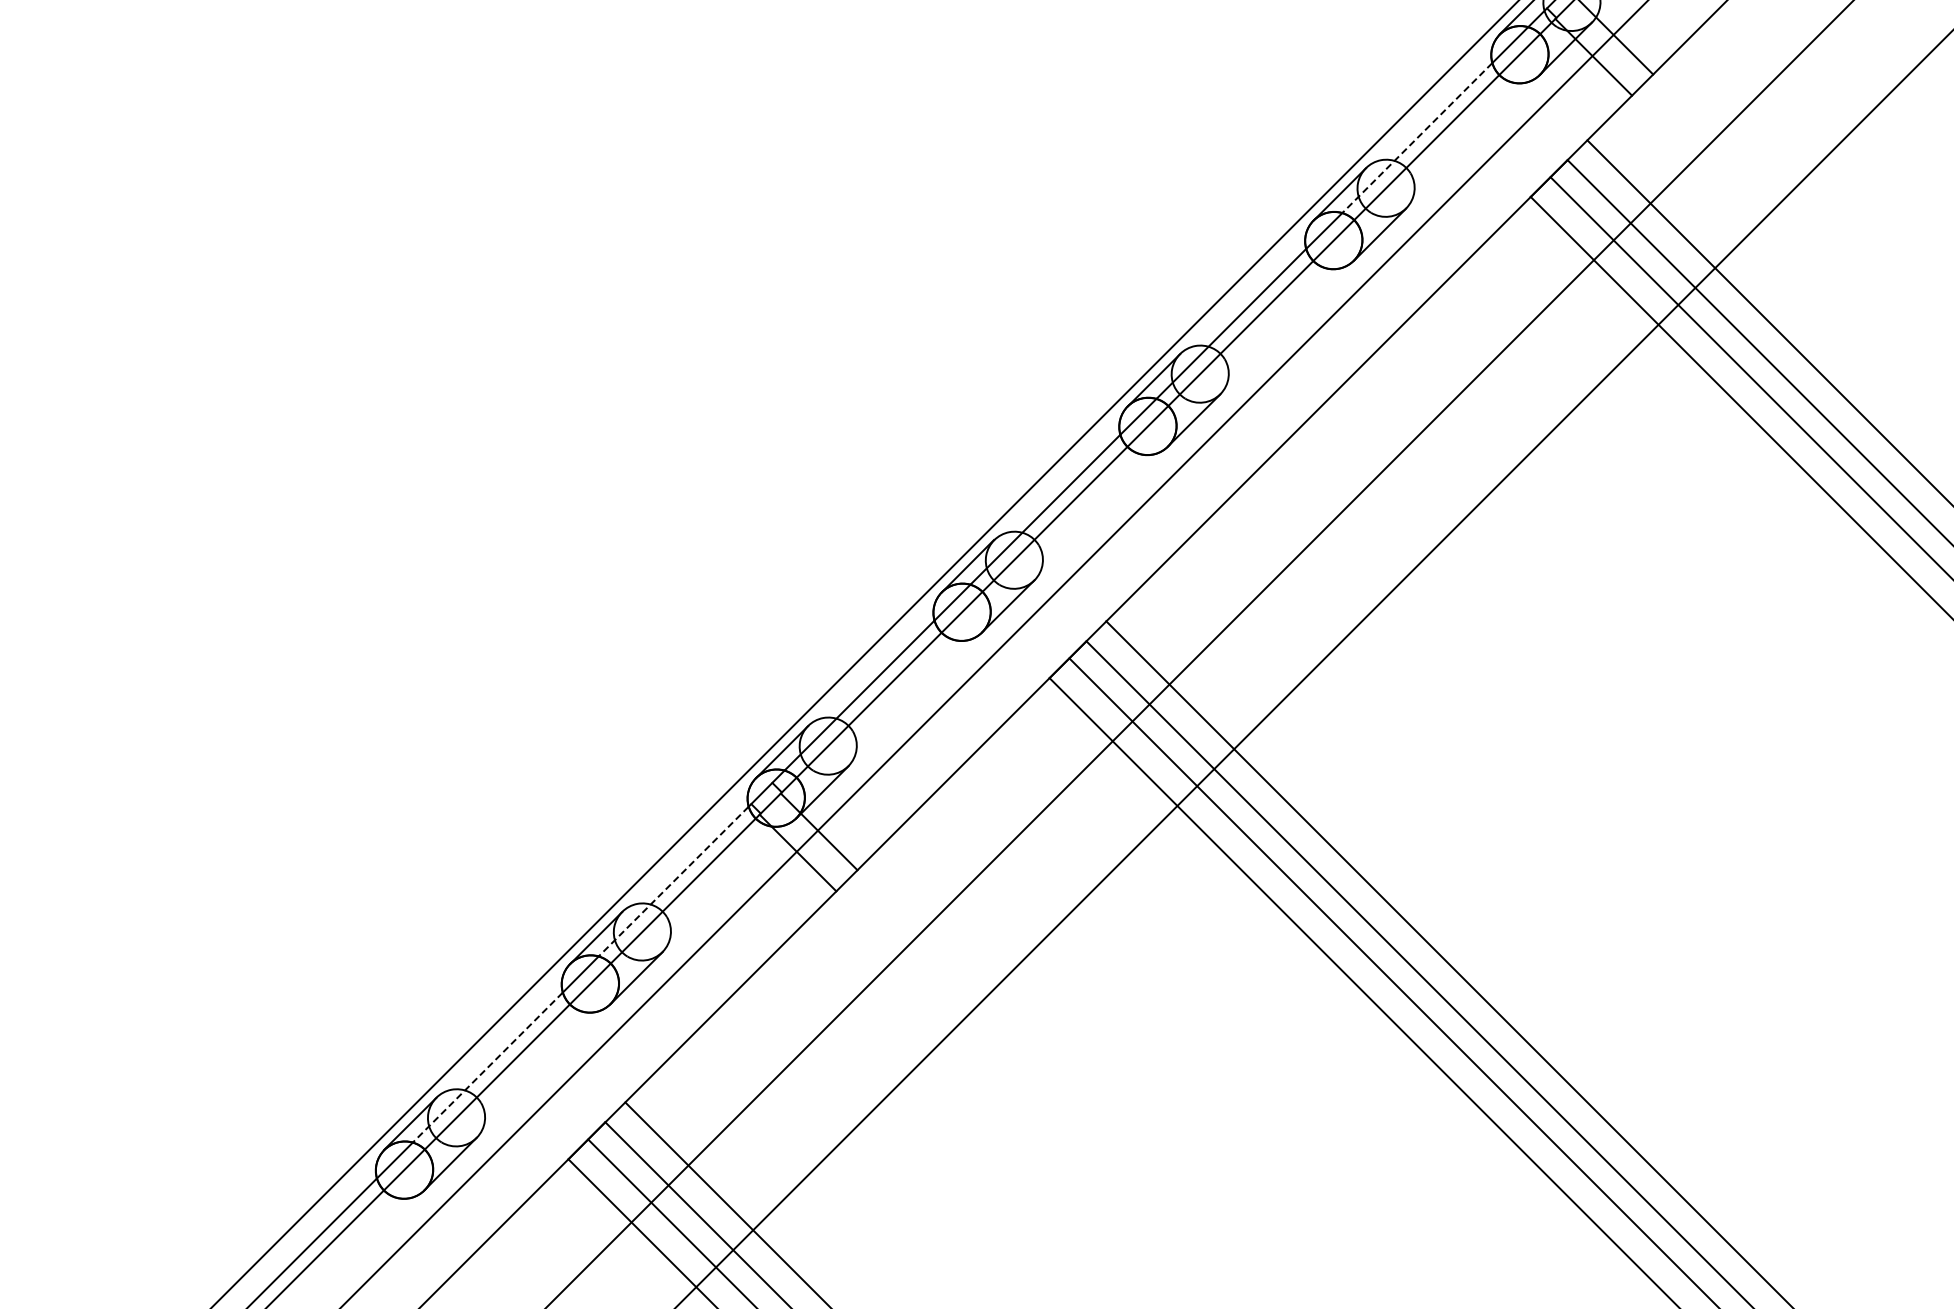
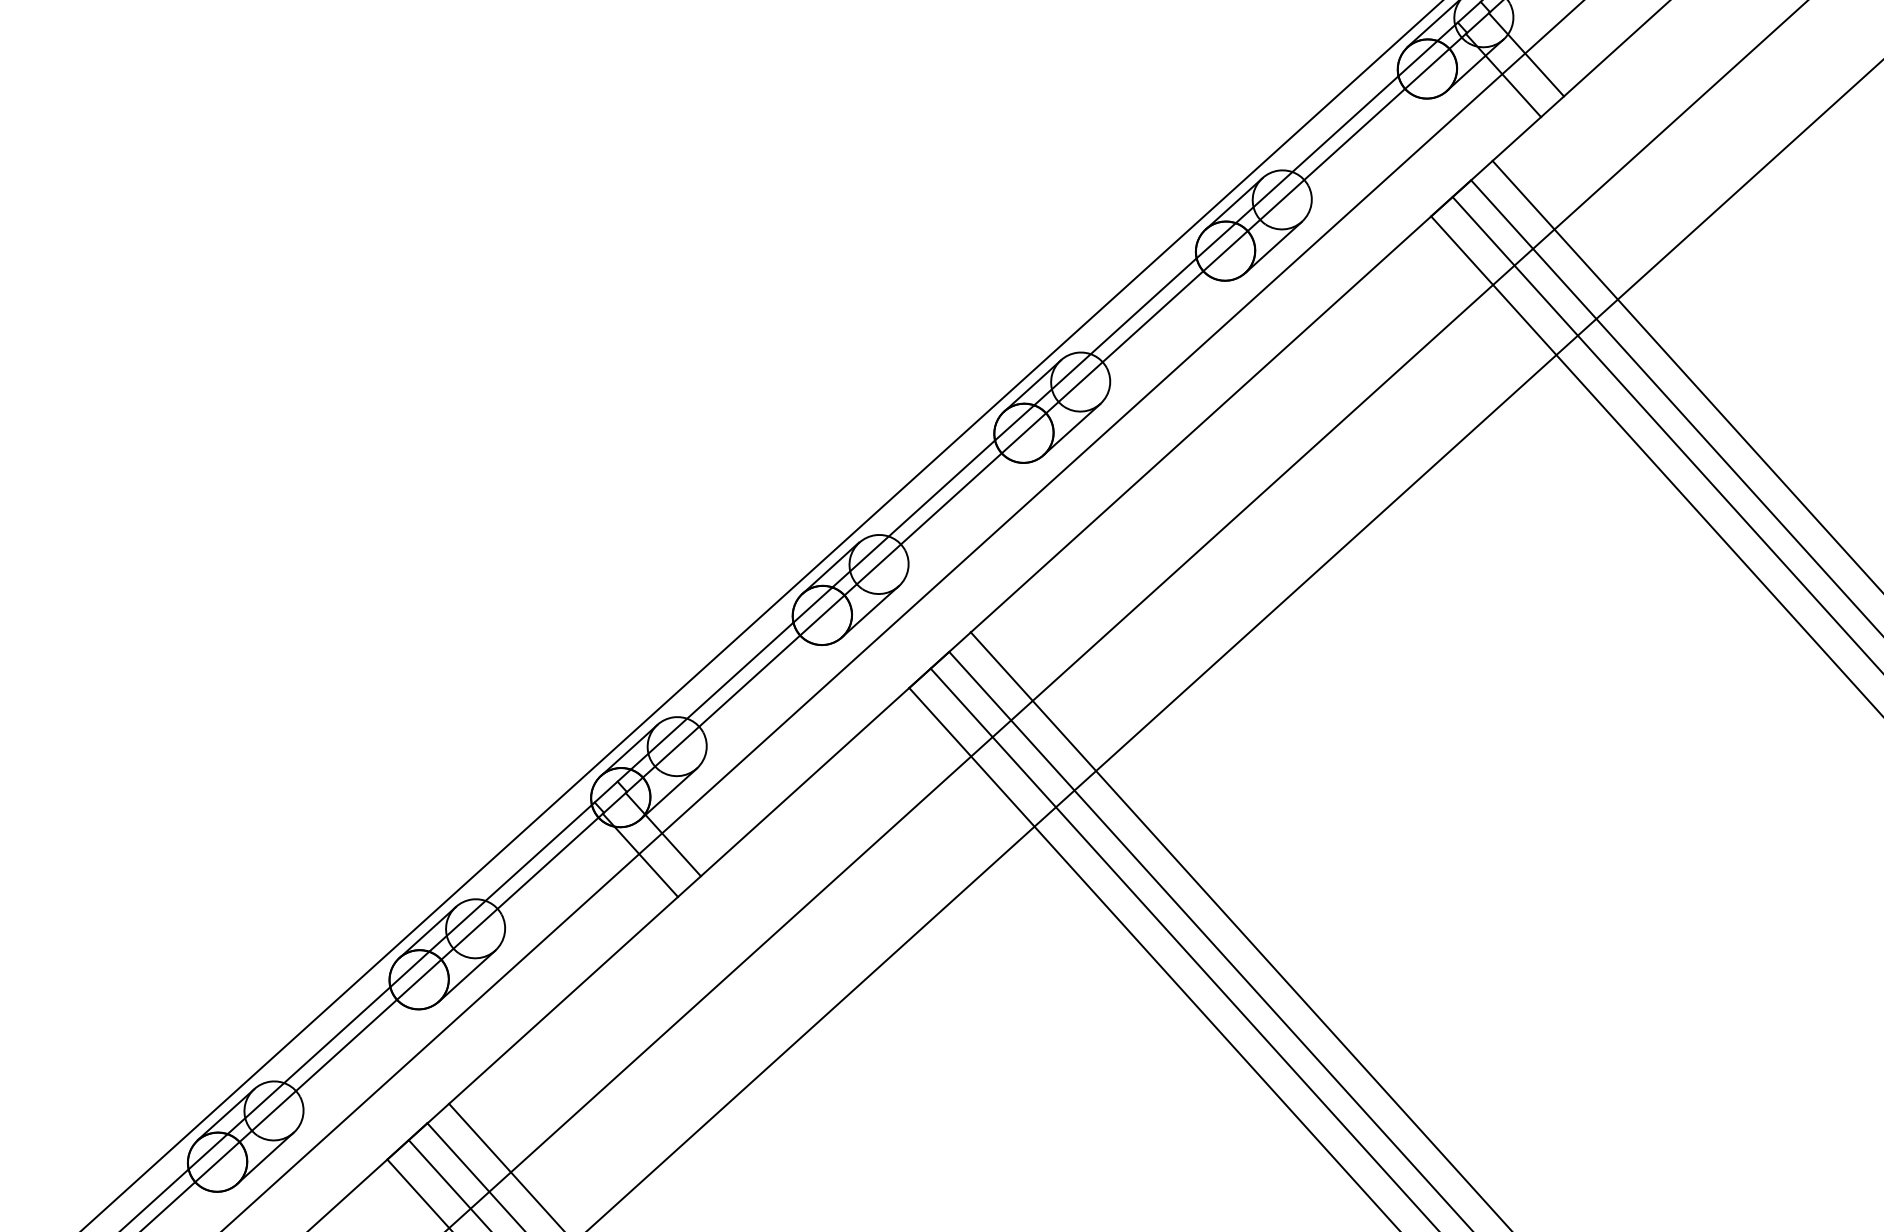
line: (1417, 138) -> (1317, 150), dashed -> solid
line: (673, 881) -> (510, 878), dashed -> solid
line: (487, 1067) -> (308, 1060), dashed -> solid

